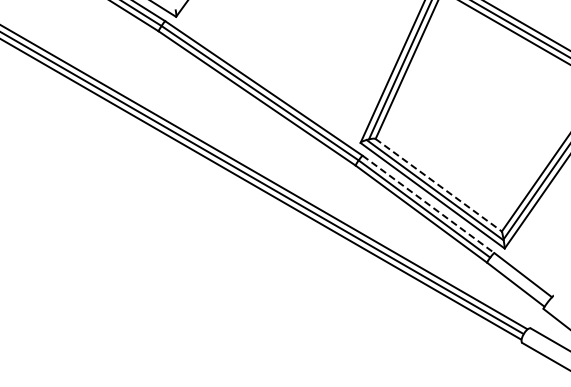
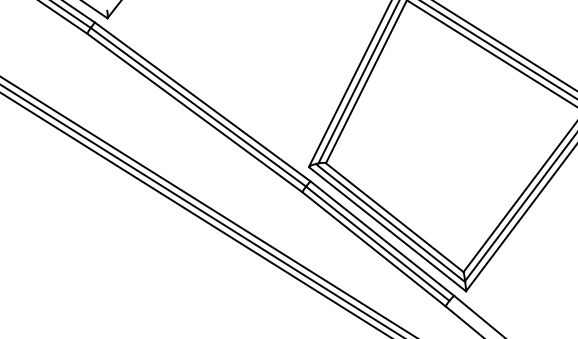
line: (439, 185) -> (395, 218), dashed -> solid
line: (428, 204) -> (382, 238), dashed -> solid

